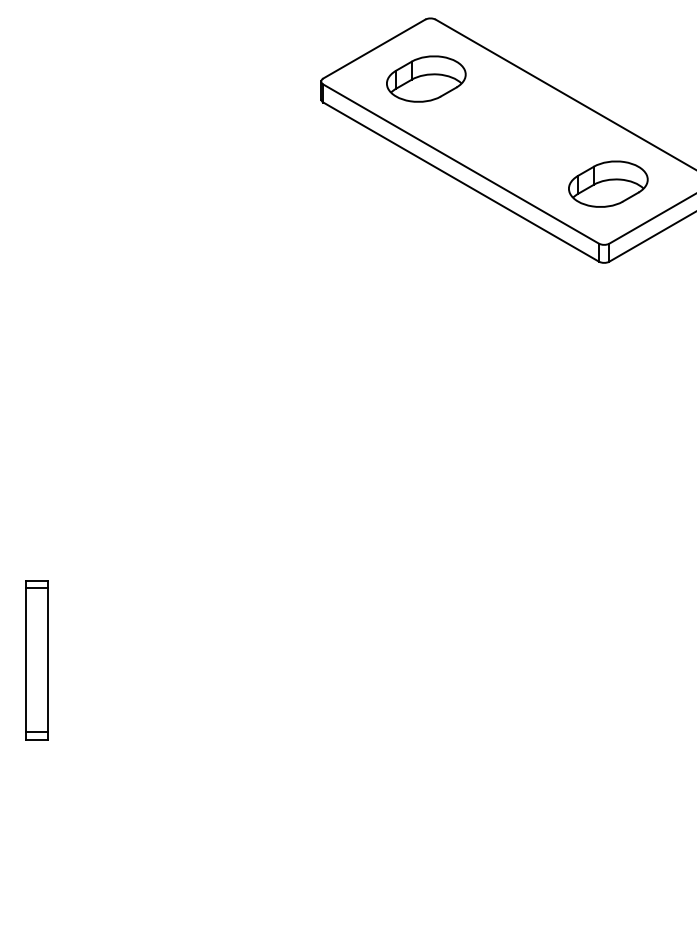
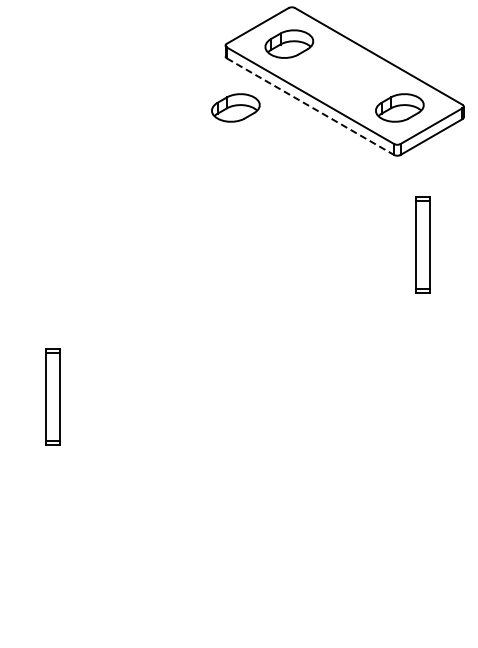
line: (461, 181) -> (310, 106), solid -> dashed
part: (337, 183) -> (235, 107), added
part: (645, 409) -> (422, 244), added

